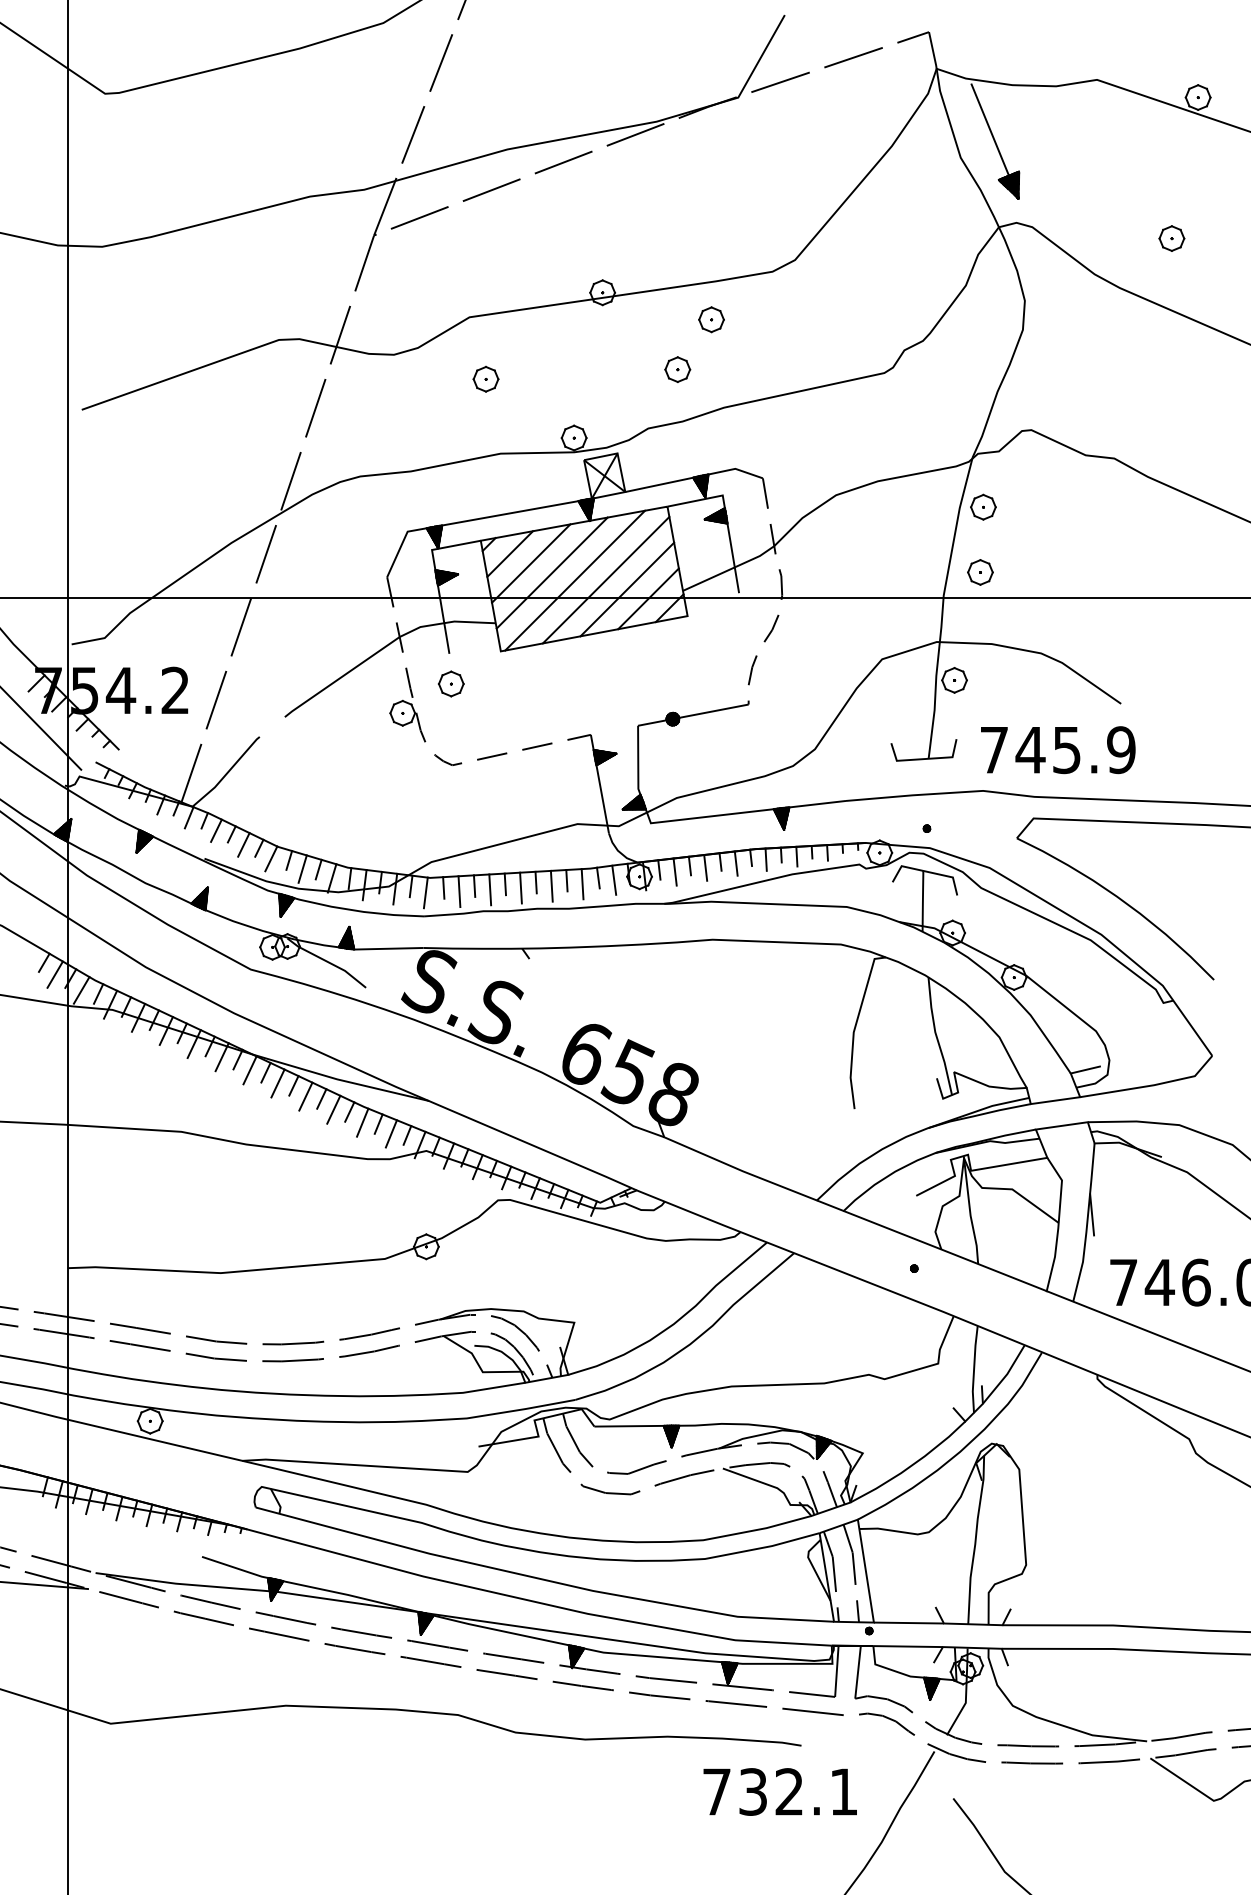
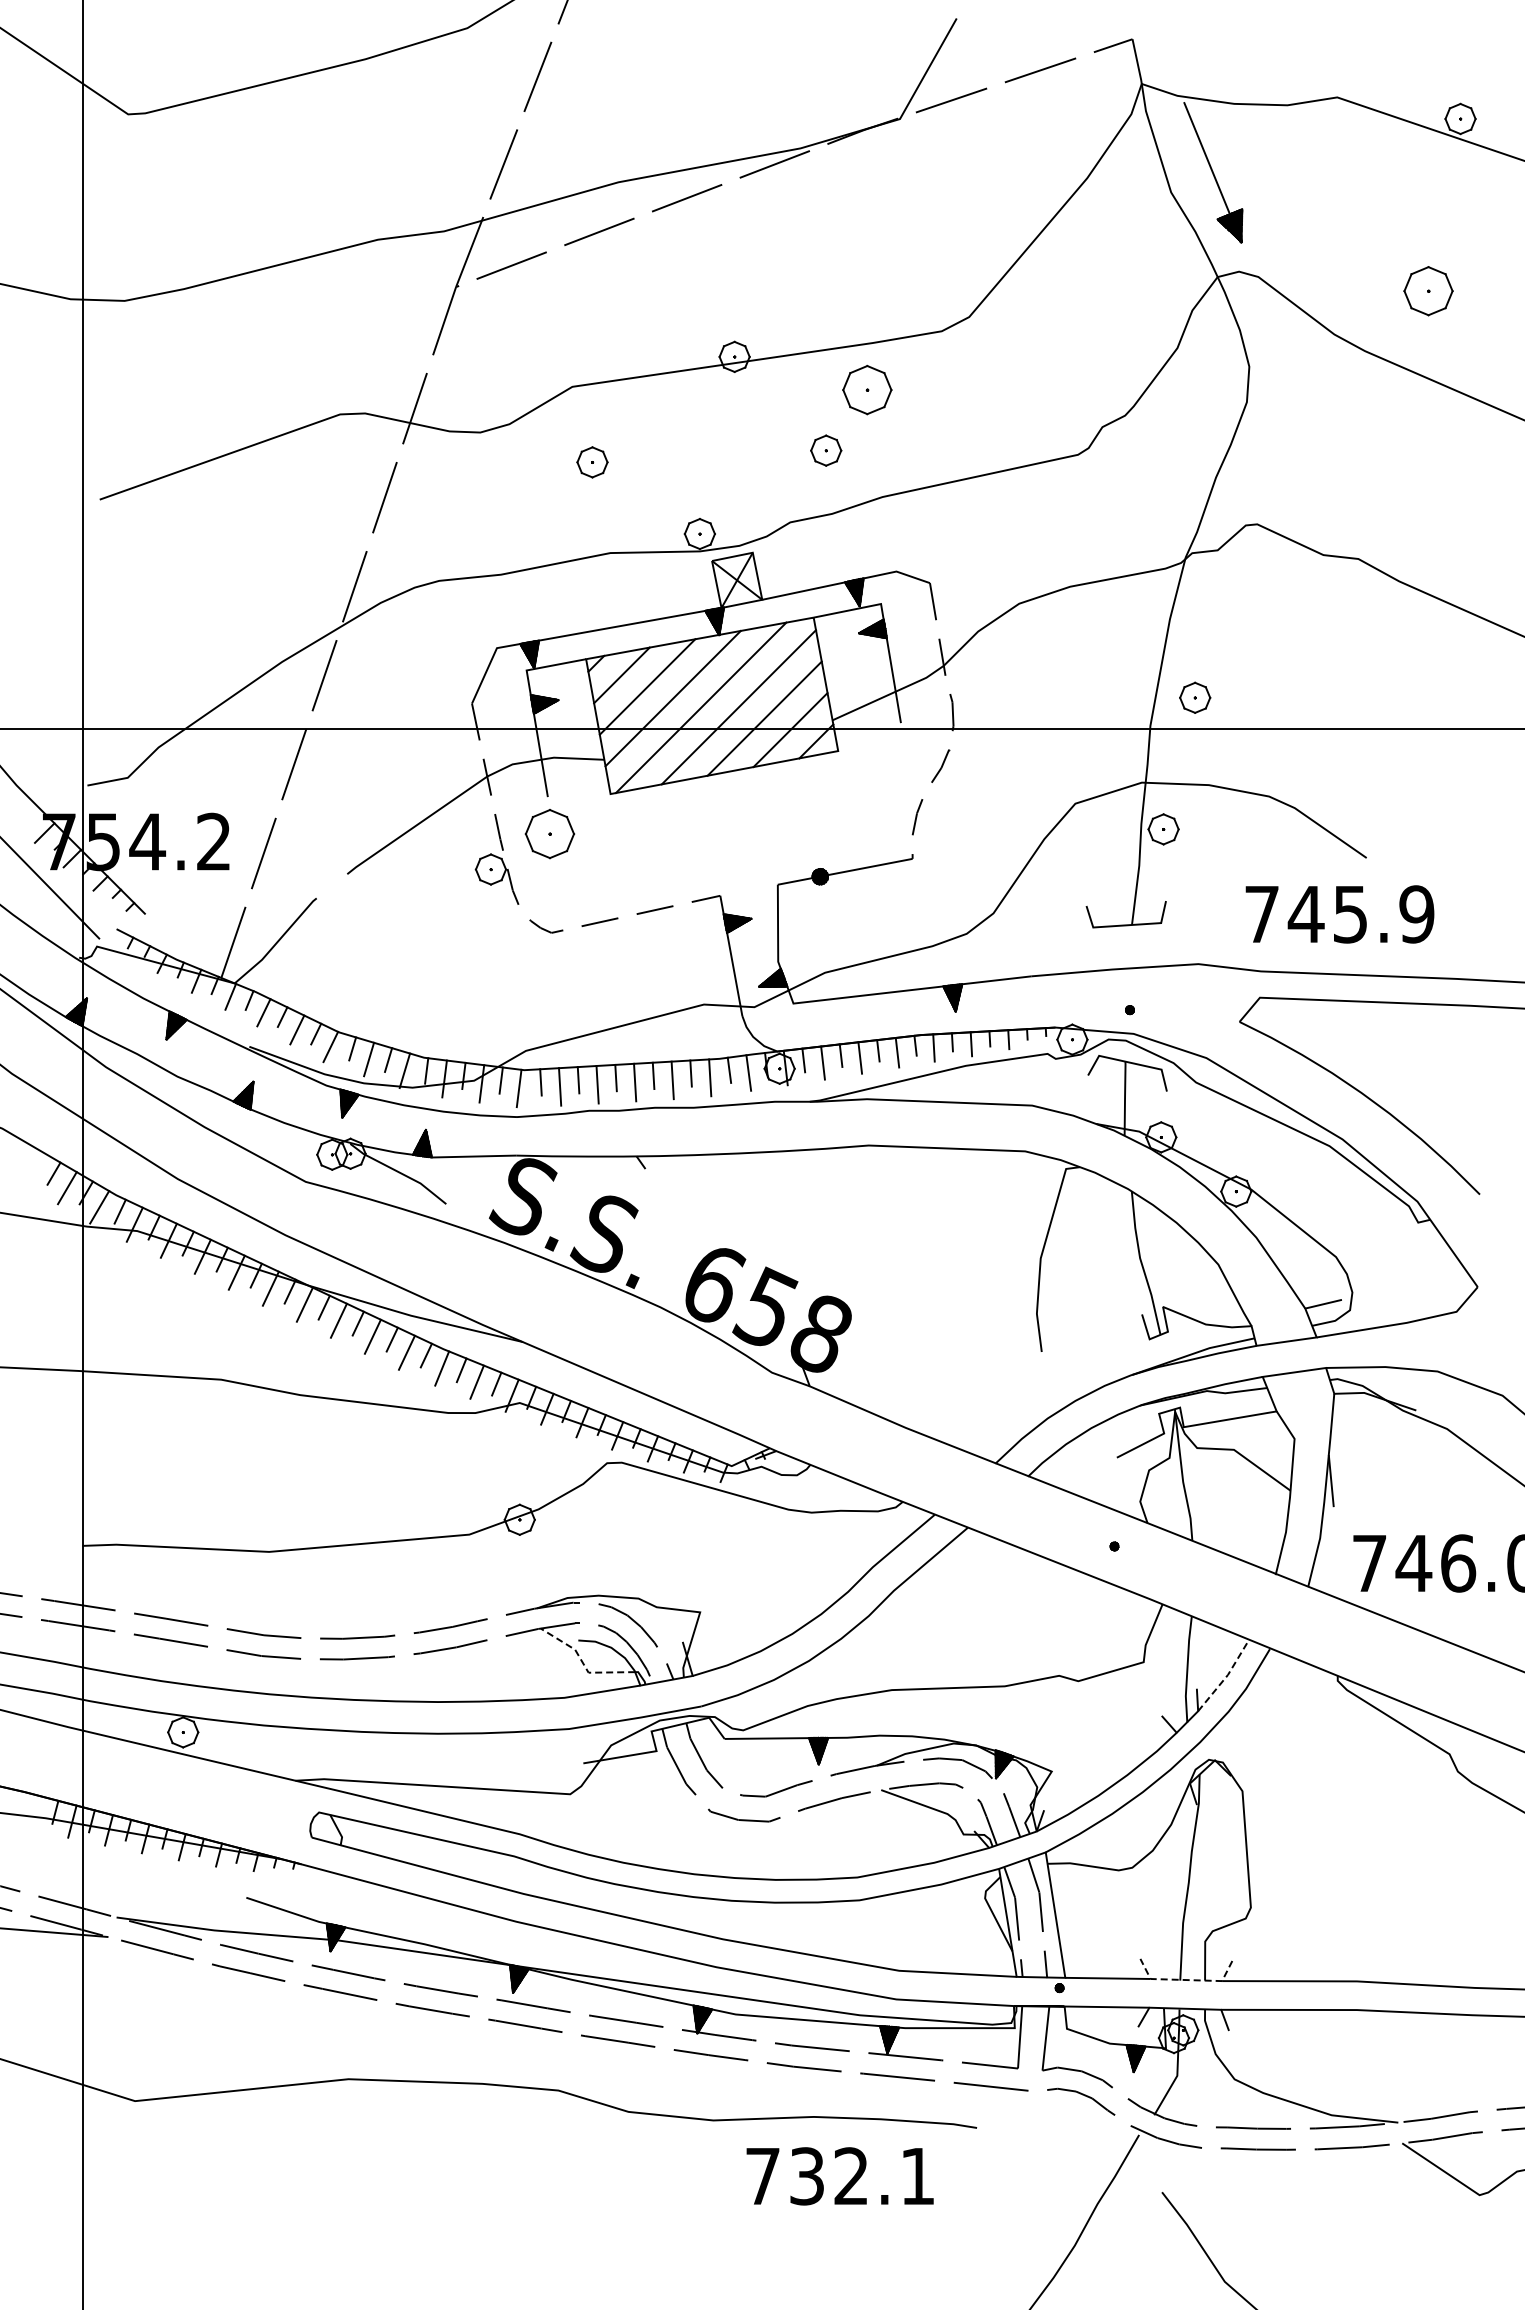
part: (1171, 238) -> (1428, 290), size x1.6
part: (711, 319) -> (867, 389), size x1.6
part: (983, 507) -> (1198, 618), removed
part: (451, 683) -> (550, 833), size x1.6
text: (1057, 750) -> (1339, 914), moved
line: (478, 1364) -> (583, 1663), solid -> dashed
line: (1006, 1375) -> (1226, 1676), solid -> dashed
line: (973, 1624) -> (1186, 1980), solid -> dashed
text: (779, 1792) -> (839, 2176), moved

